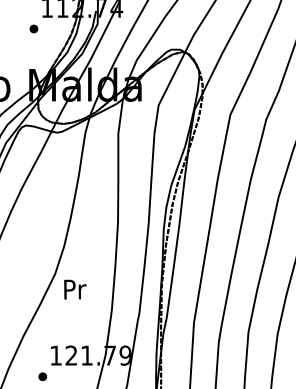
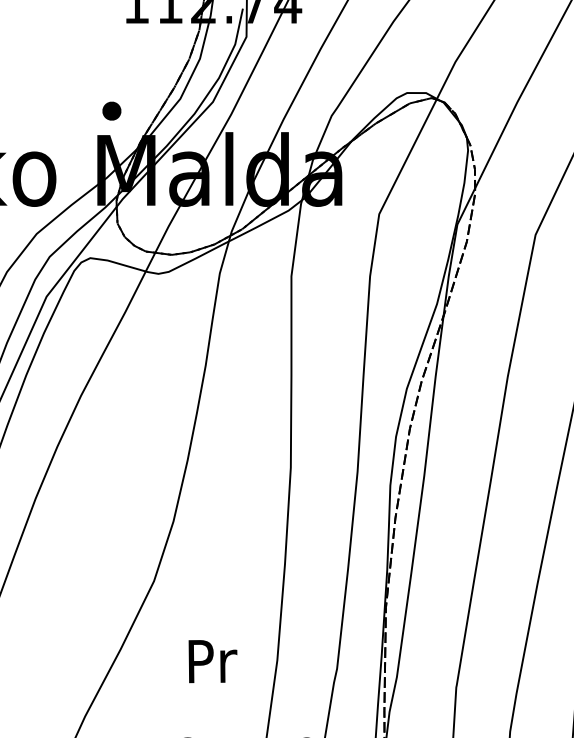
part: (33, 28) -> (110, 110), moved
text: (75, 289) -> (213, 661), moved

